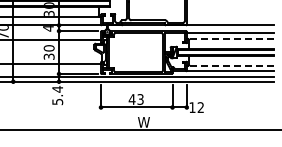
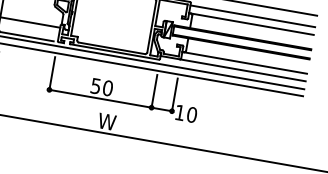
line: (230, 38) -> (251, 23), dashed -> solid
line: (230, 66) -> (244, 63), dashed -> solid
text: (135, 99) -> (100, 87), 43 -> 50
text: (200, 107) -> (191, 114), 12 -> 10

